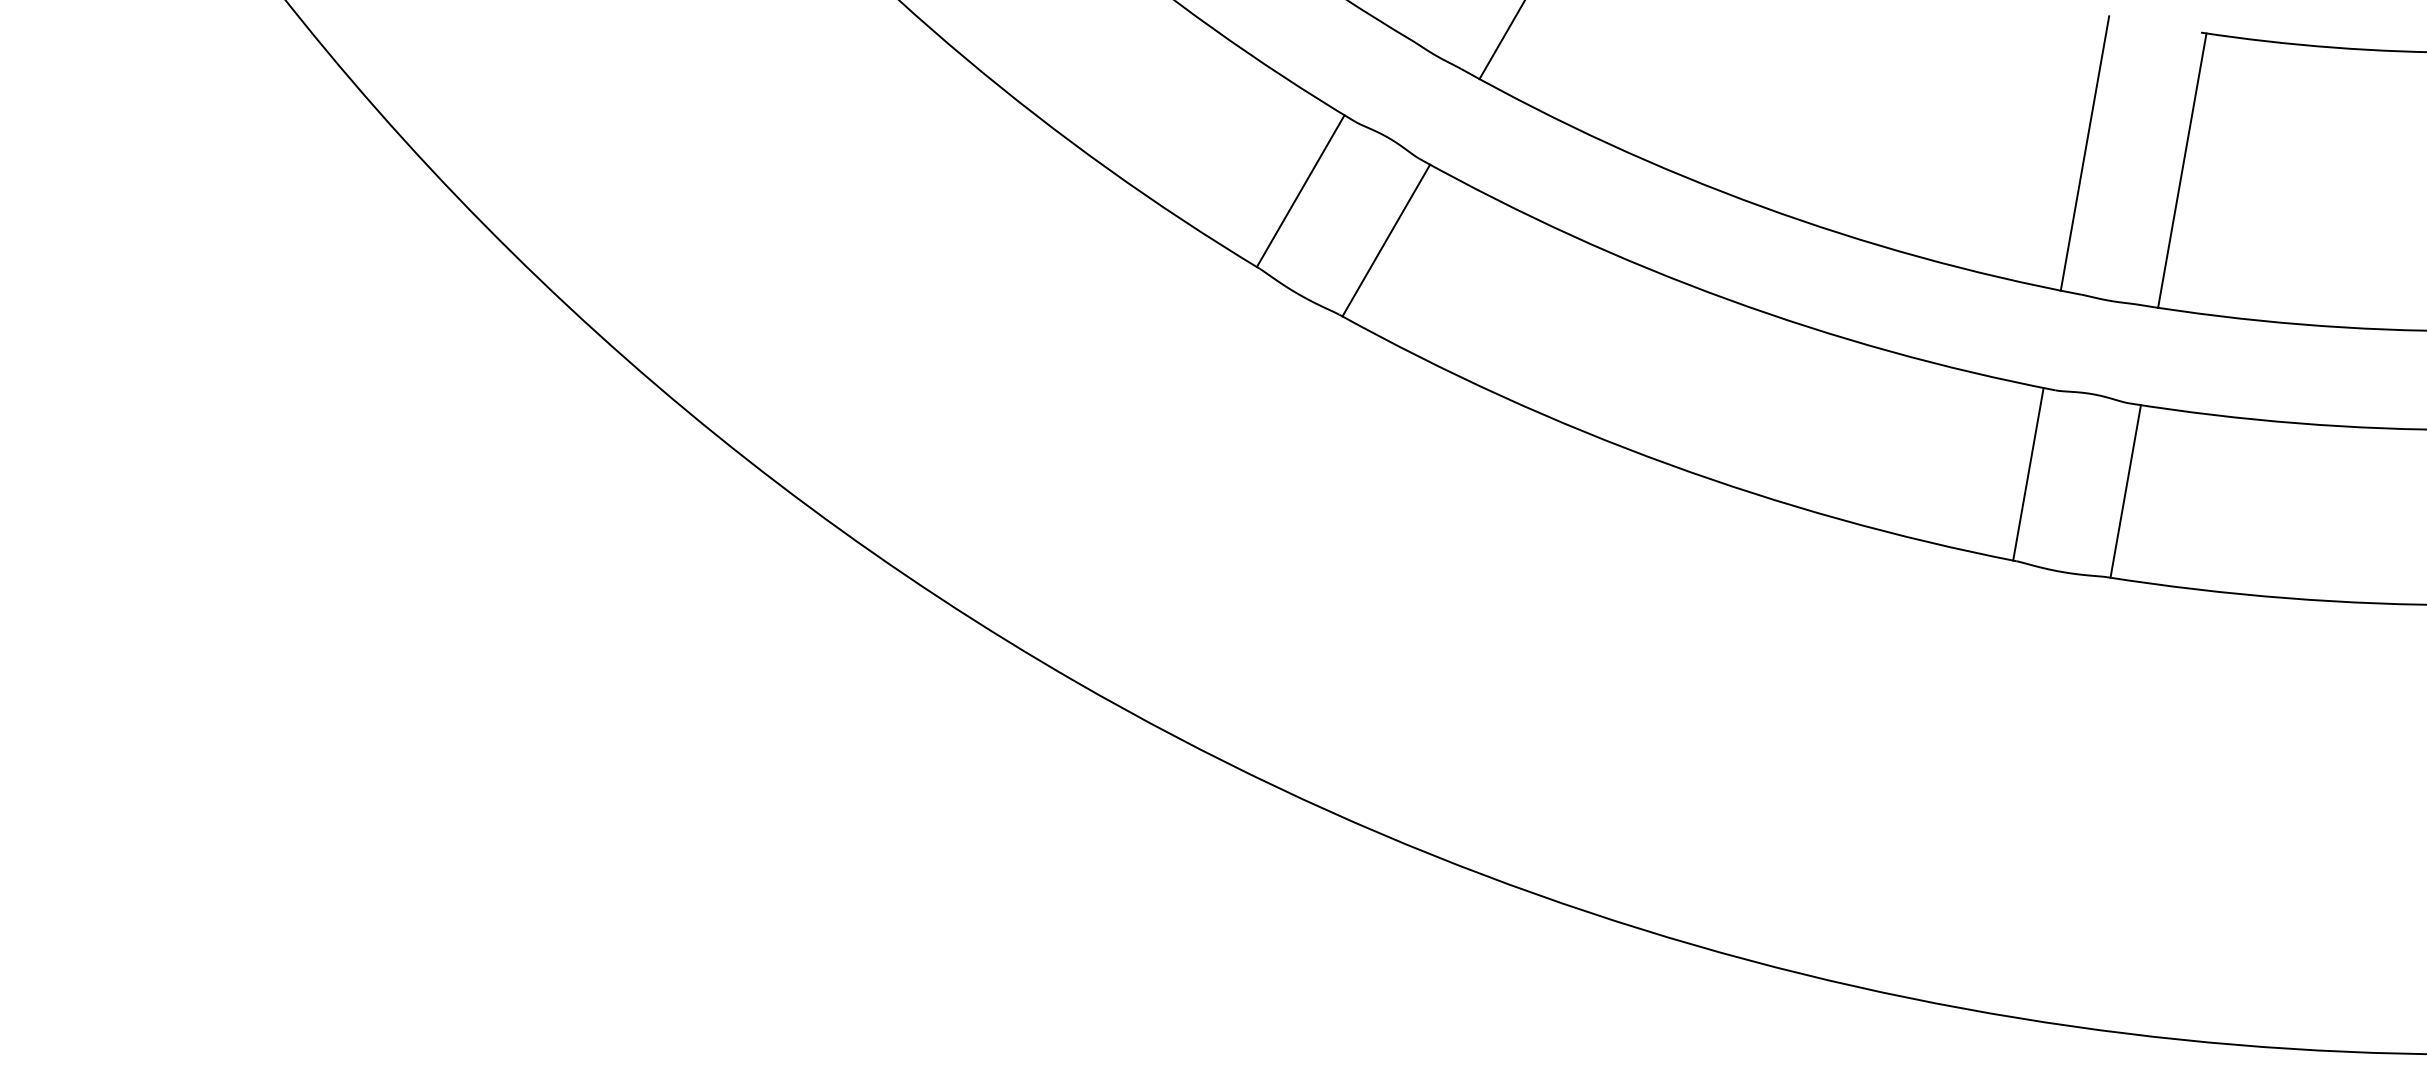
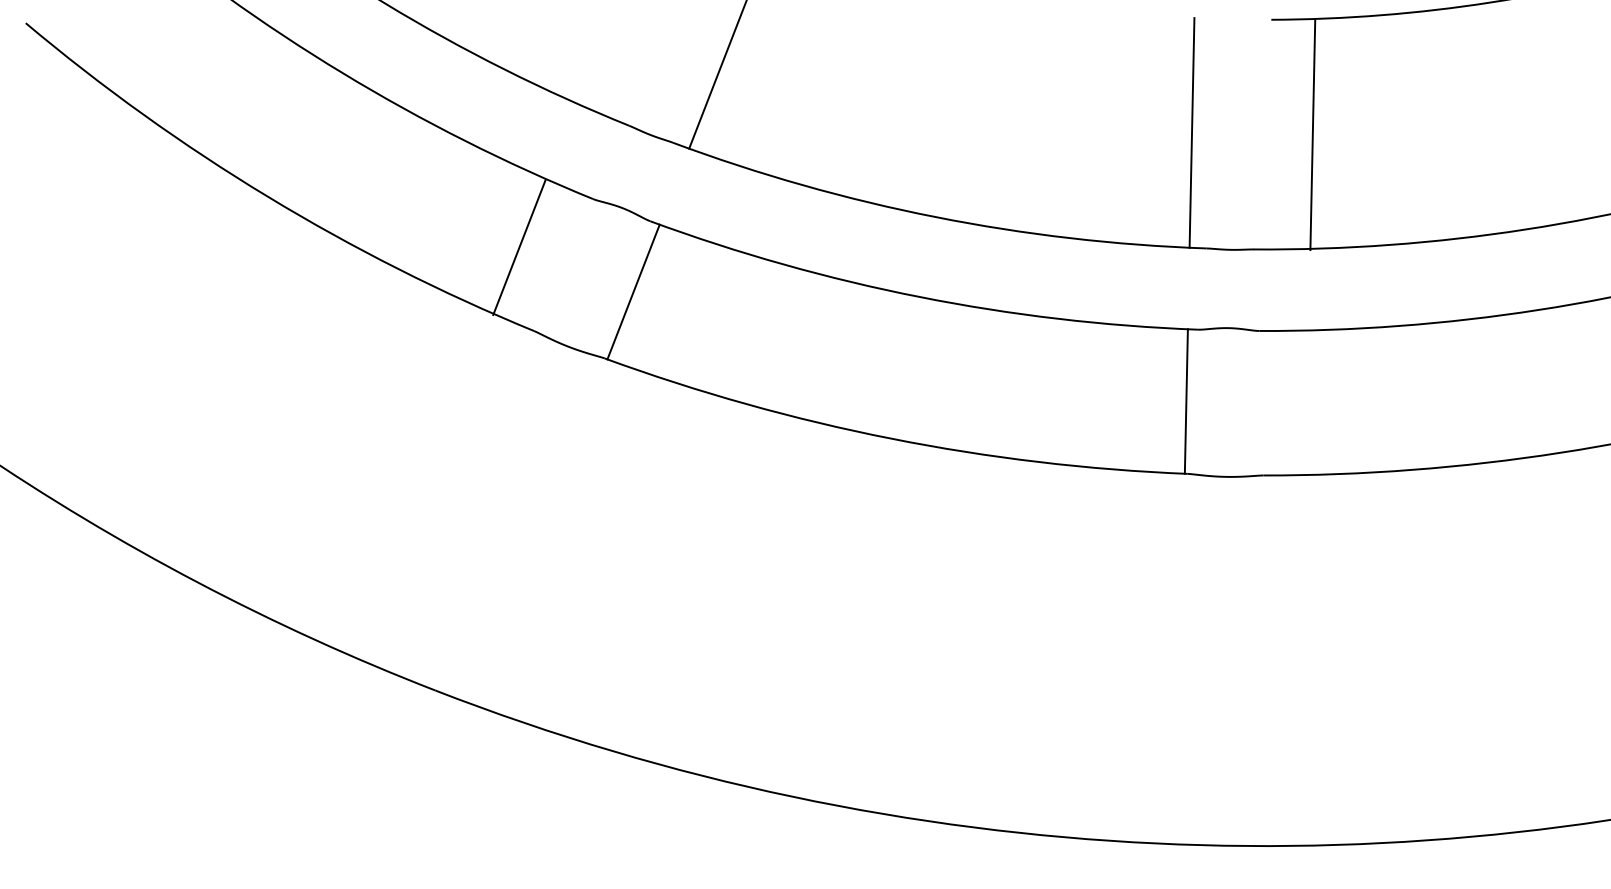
line: (2182, 170) -> (1312, 135), moved
line: (1300, 191) -> (519, 247), moved
line: (2125, 491) -> (1267, 403), removed

